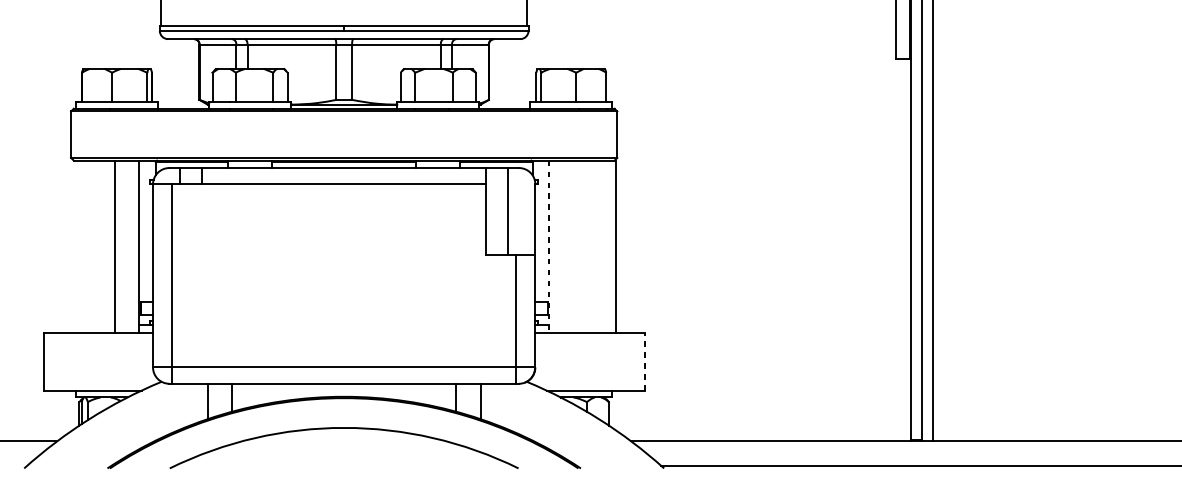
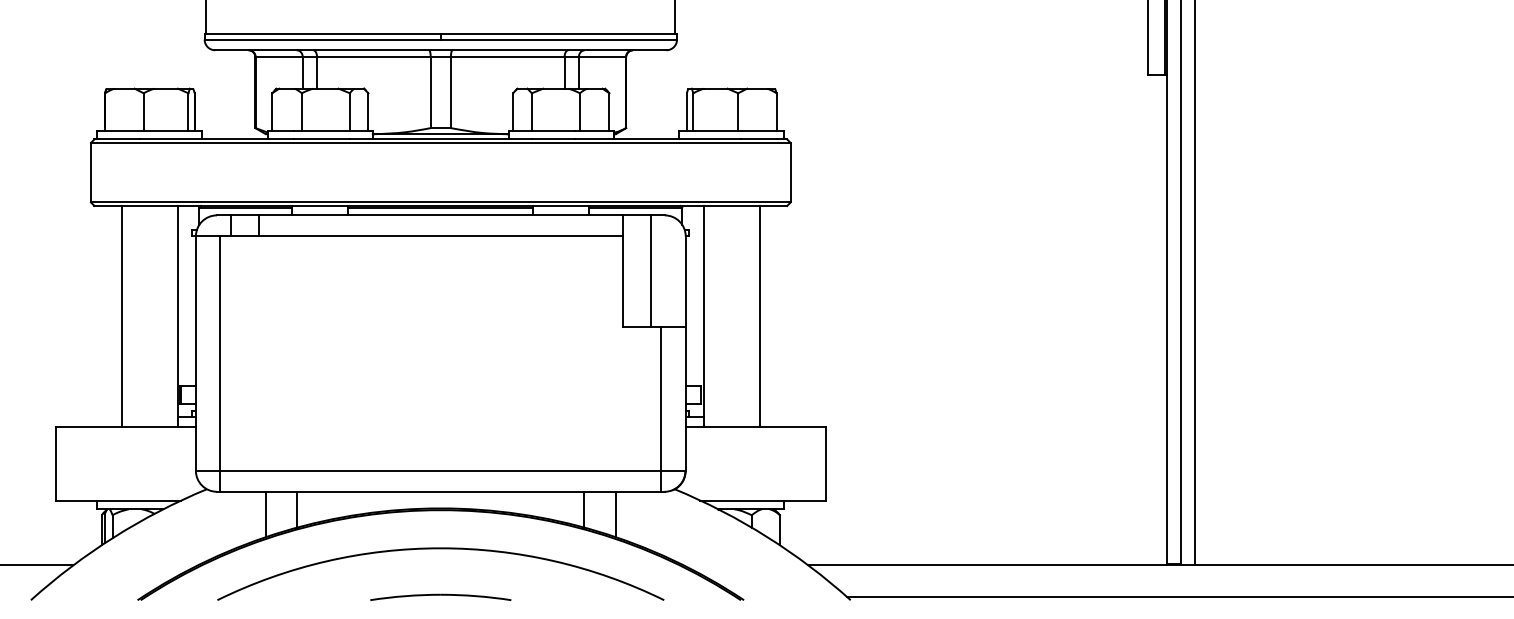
line: (114, 246) -> (121, 316), moved
line: (549, 246) -> (703, 316), dashed -> solid
line: (615, 246) -> (759, 316), moved
line: (644, 361) -> (825, 463), dashed -> solid
part: (343, 465) -> (440, 596), added

